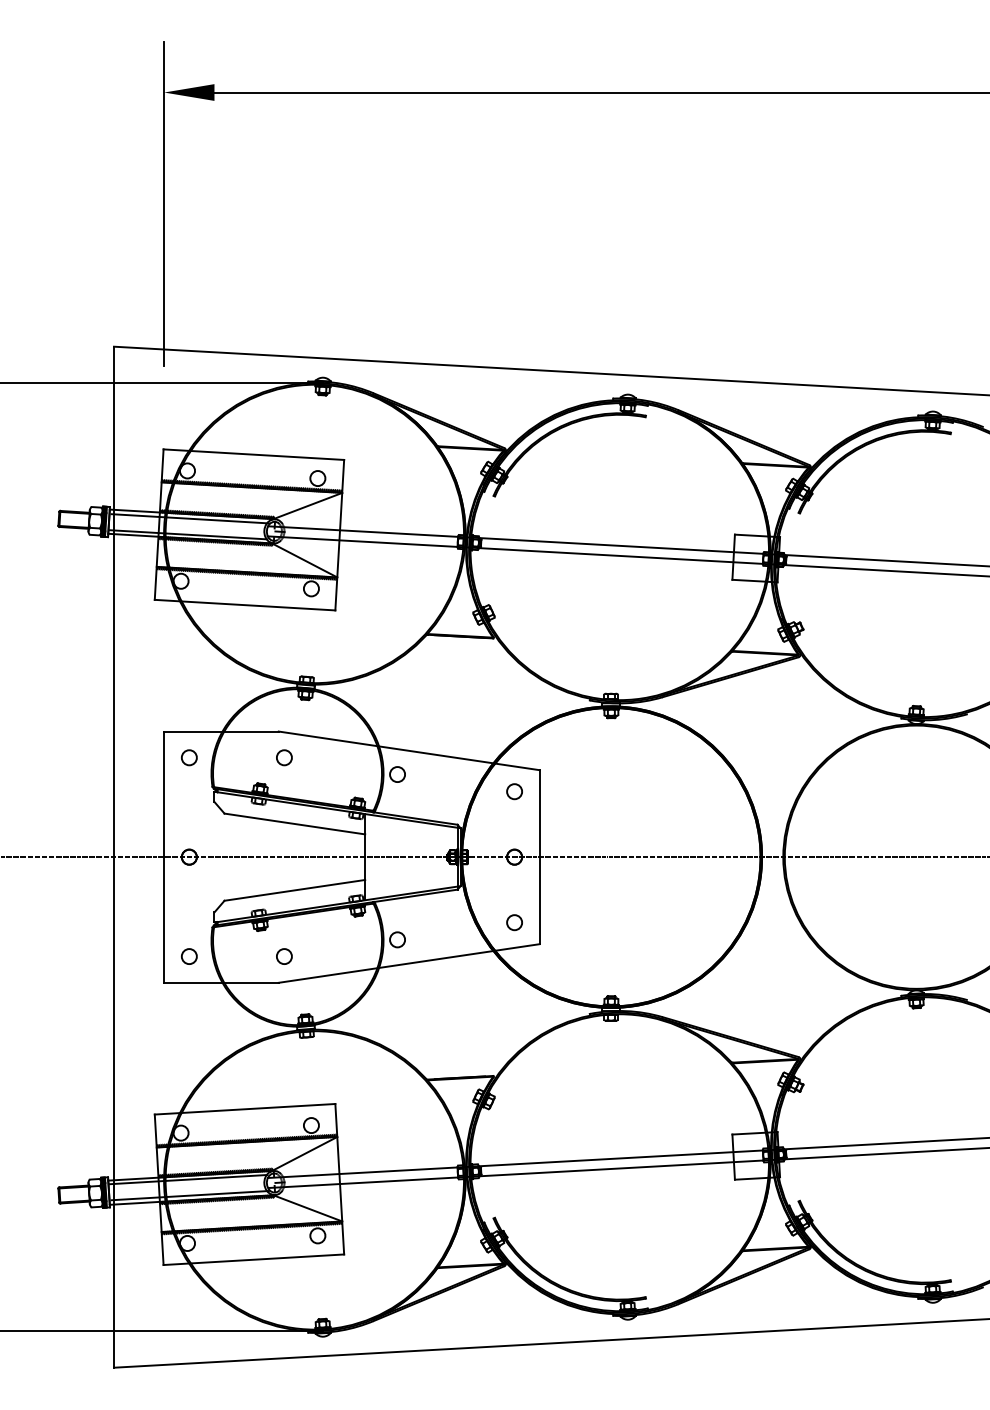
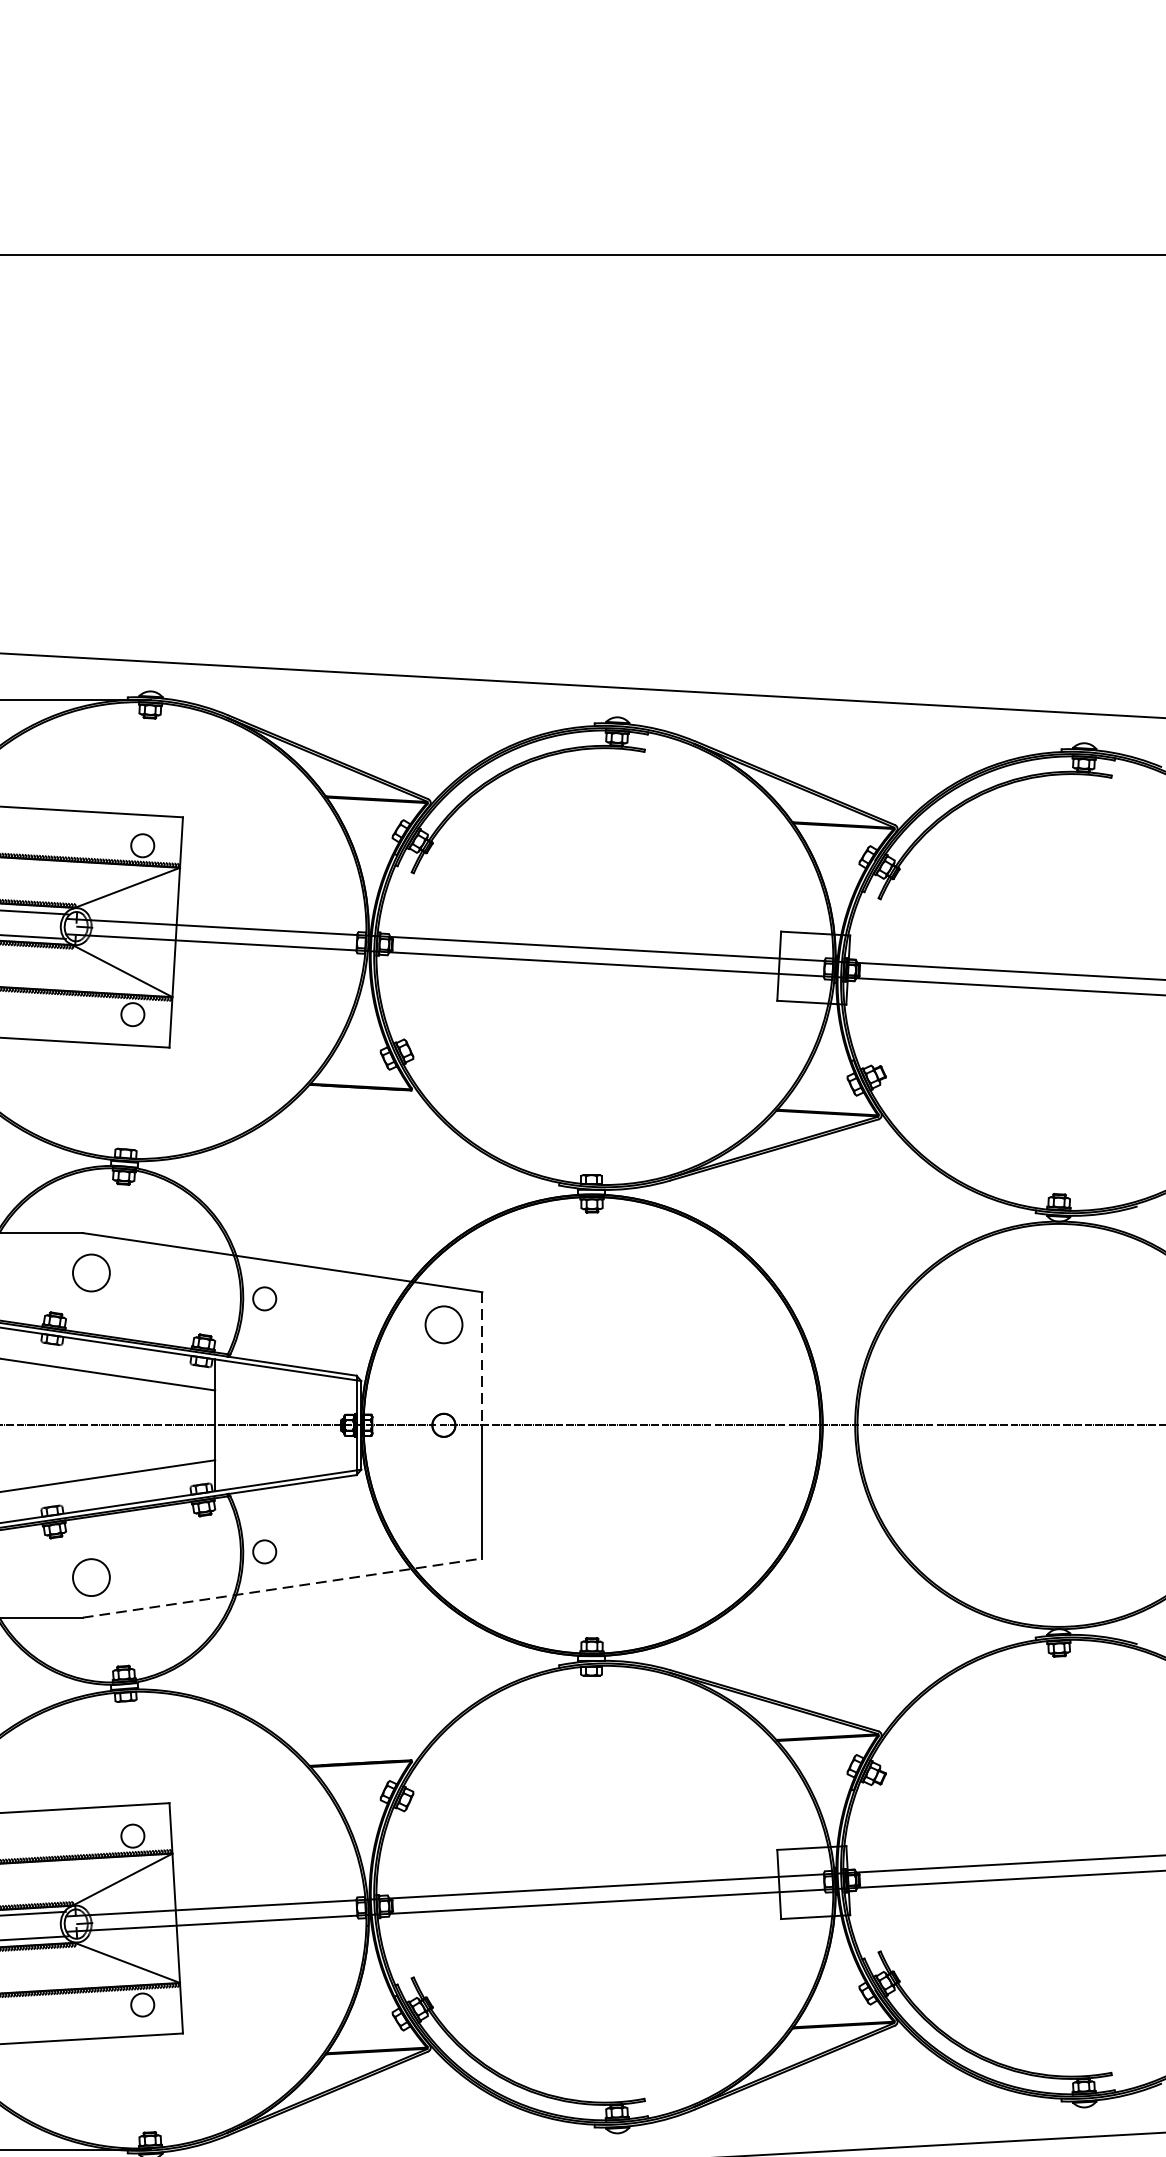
circle: (284, 757) -> (91, 1272), size x1.6
circle: (514, 791) -> (443, 1324), size x1.6
line: (539, 814) -> (481, 1360), solid -> dashed
circle: (514, 922) -> (443, 1525), removed
circle: (284, 956) -> (91, 1577), size x1.6
line: (409, 963) -> (282, 1588), solid -> dashed

